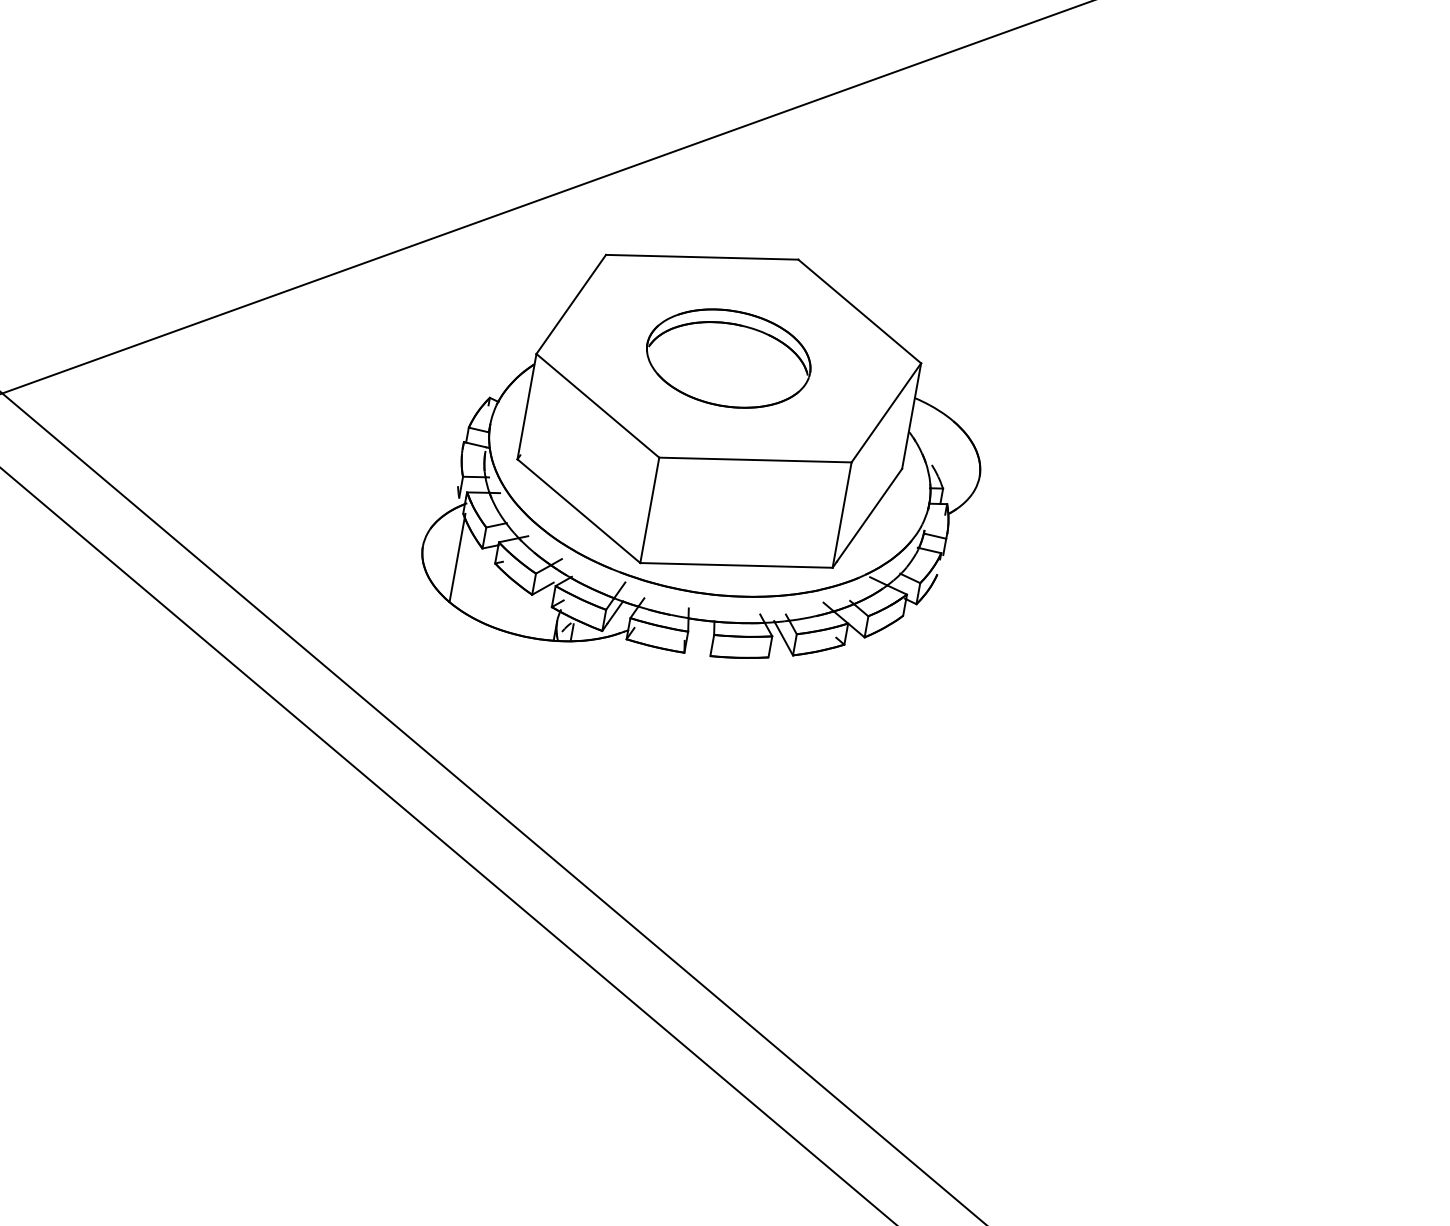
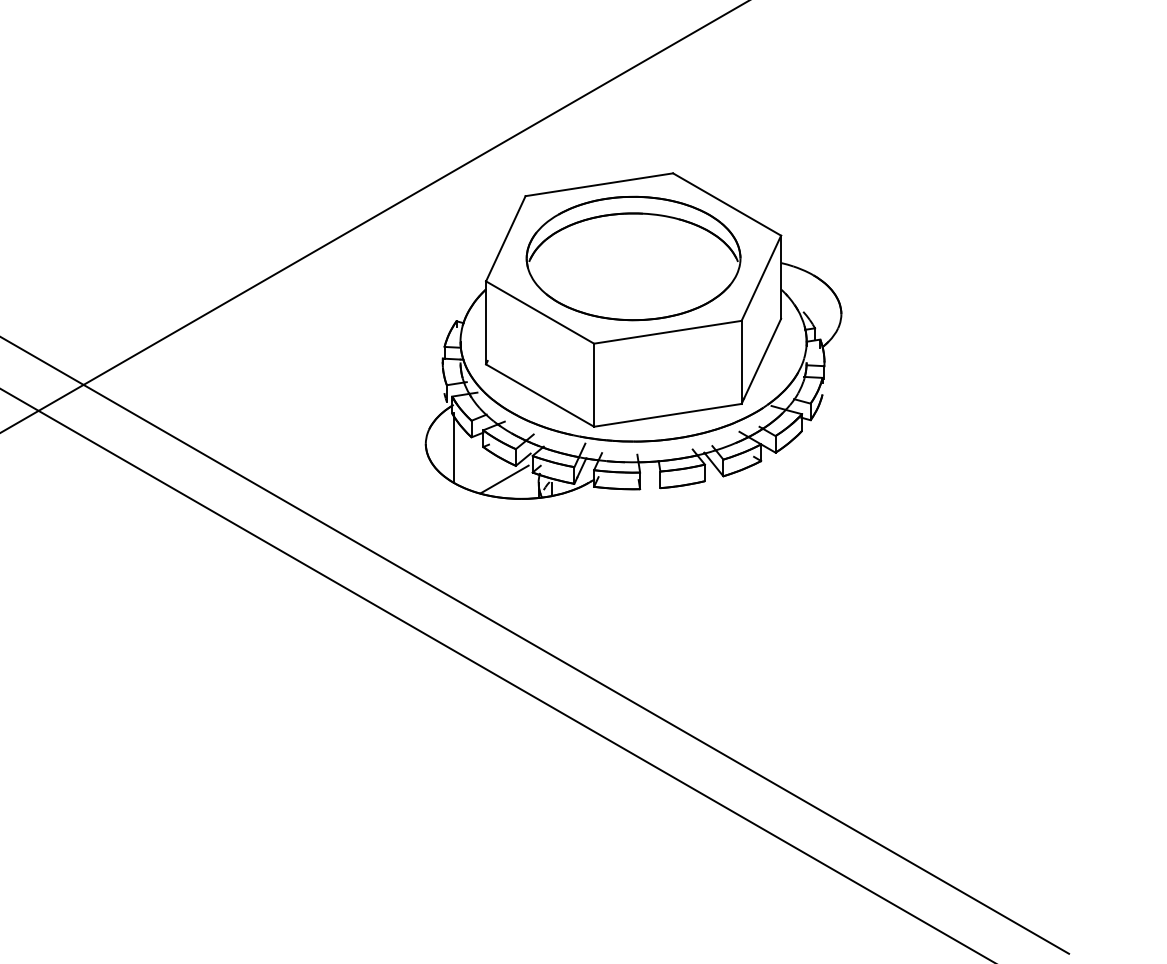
part: (728, 358) -> (633, 258), size x1.67
line: (514, 609) -> (504, 479), added

